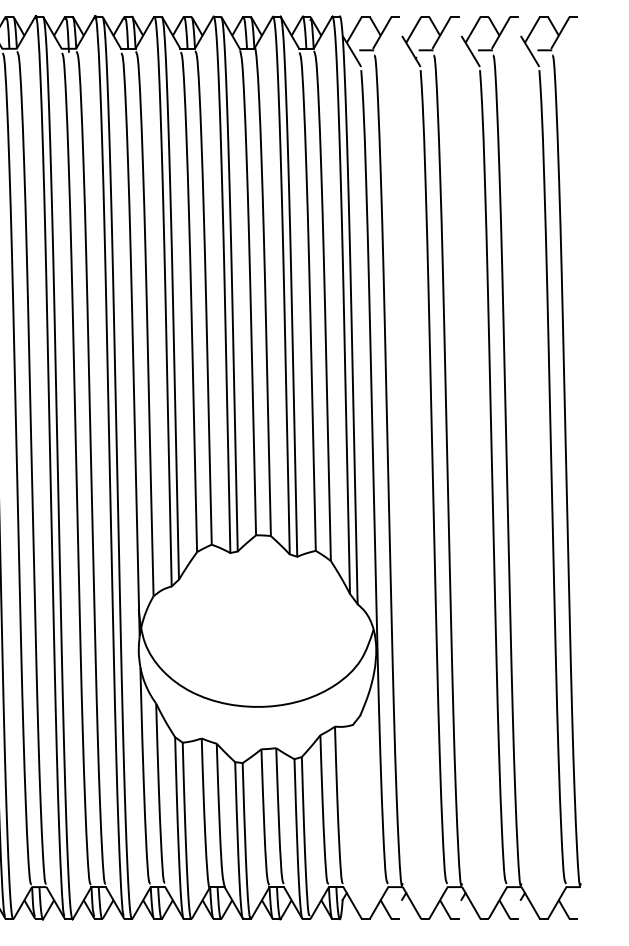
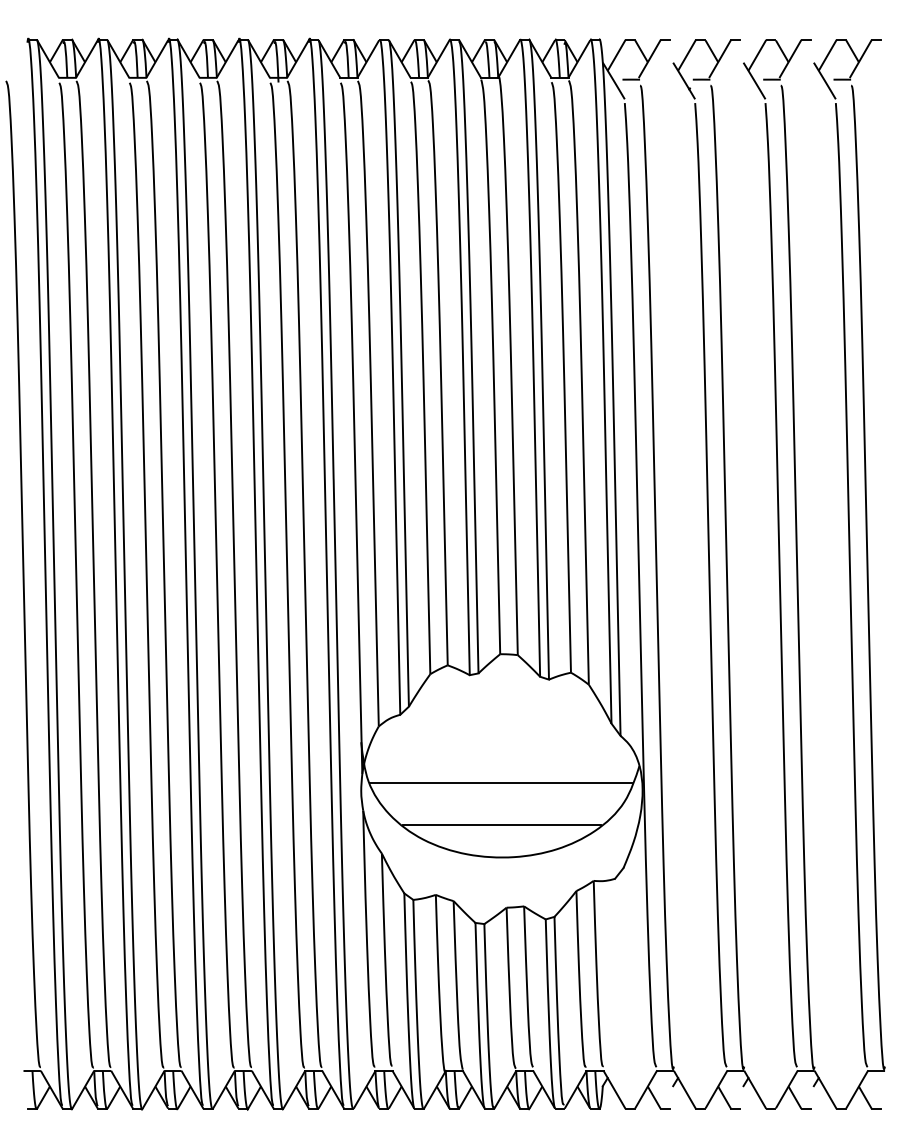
line: (256, 644) -> (500, 783), added
line: (257, 679) -> (502, 824), added

